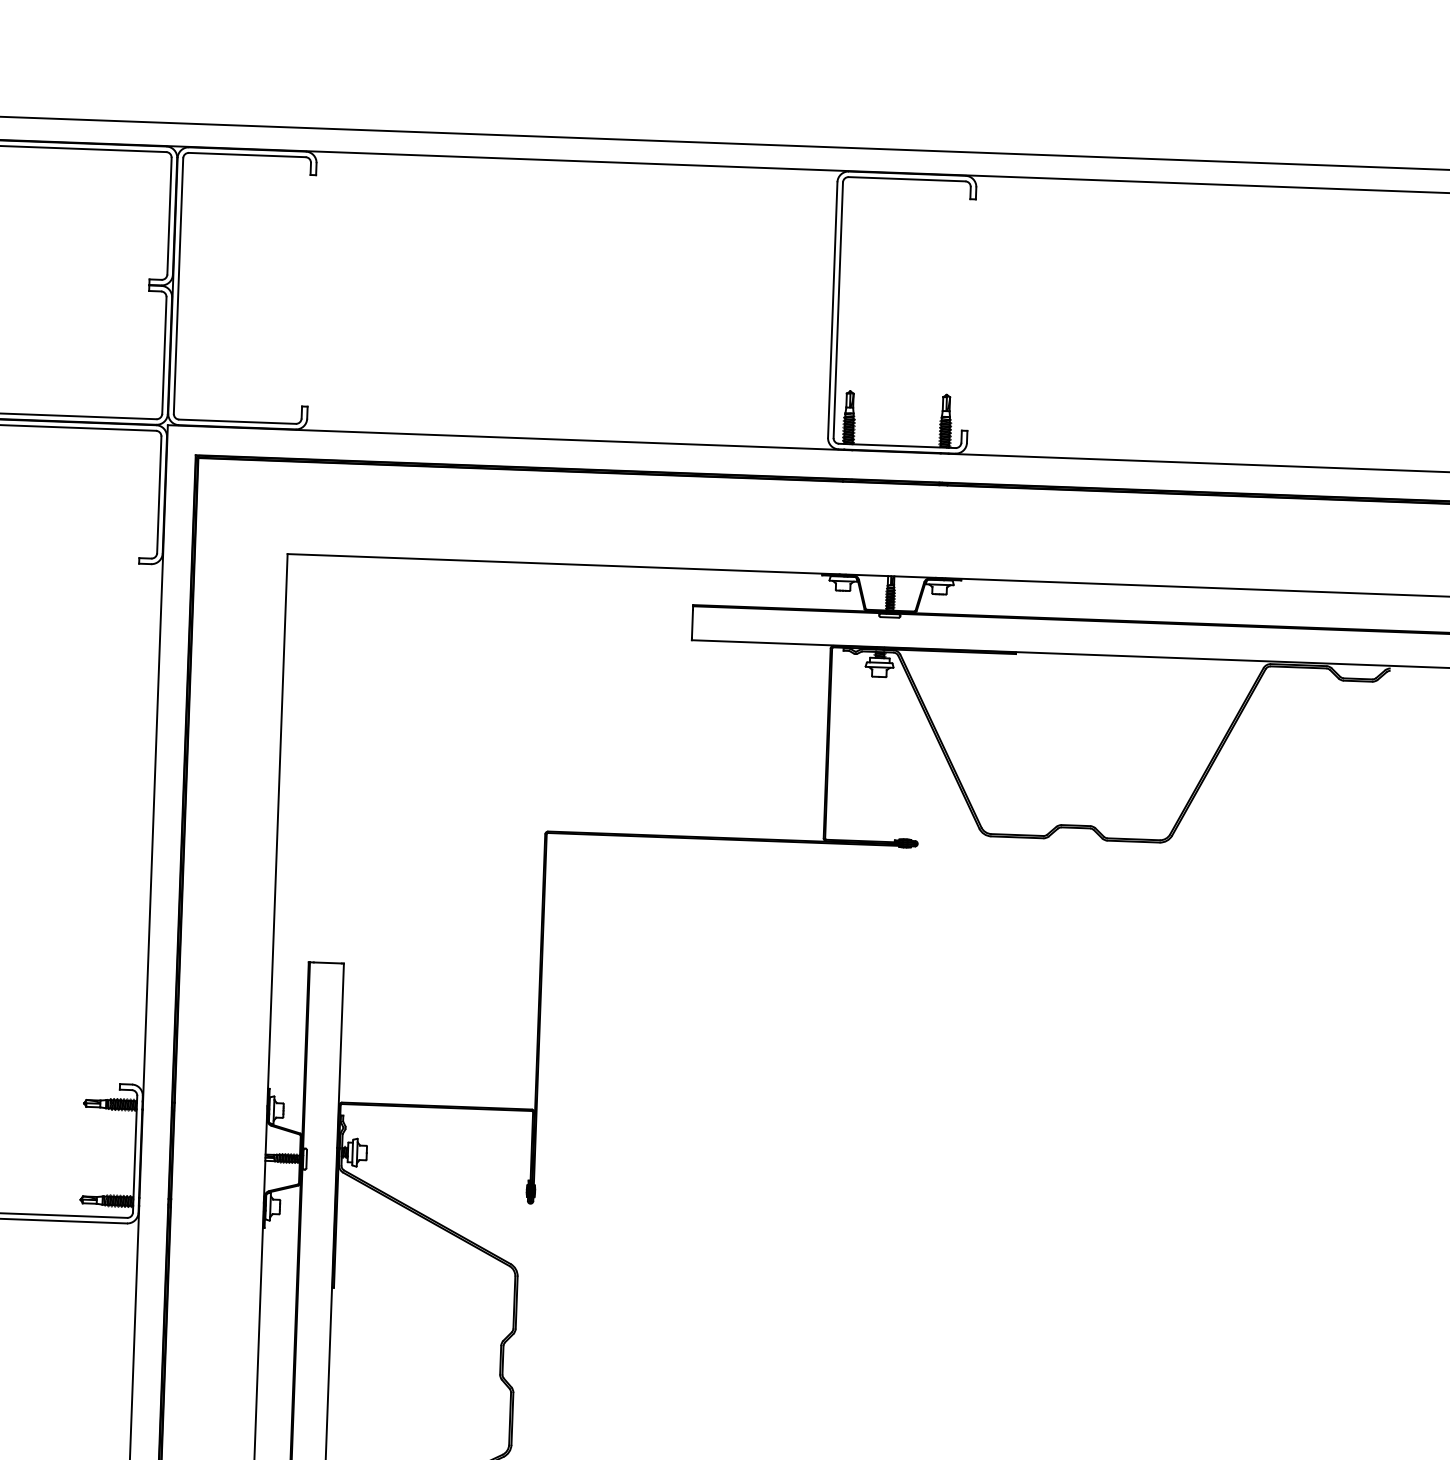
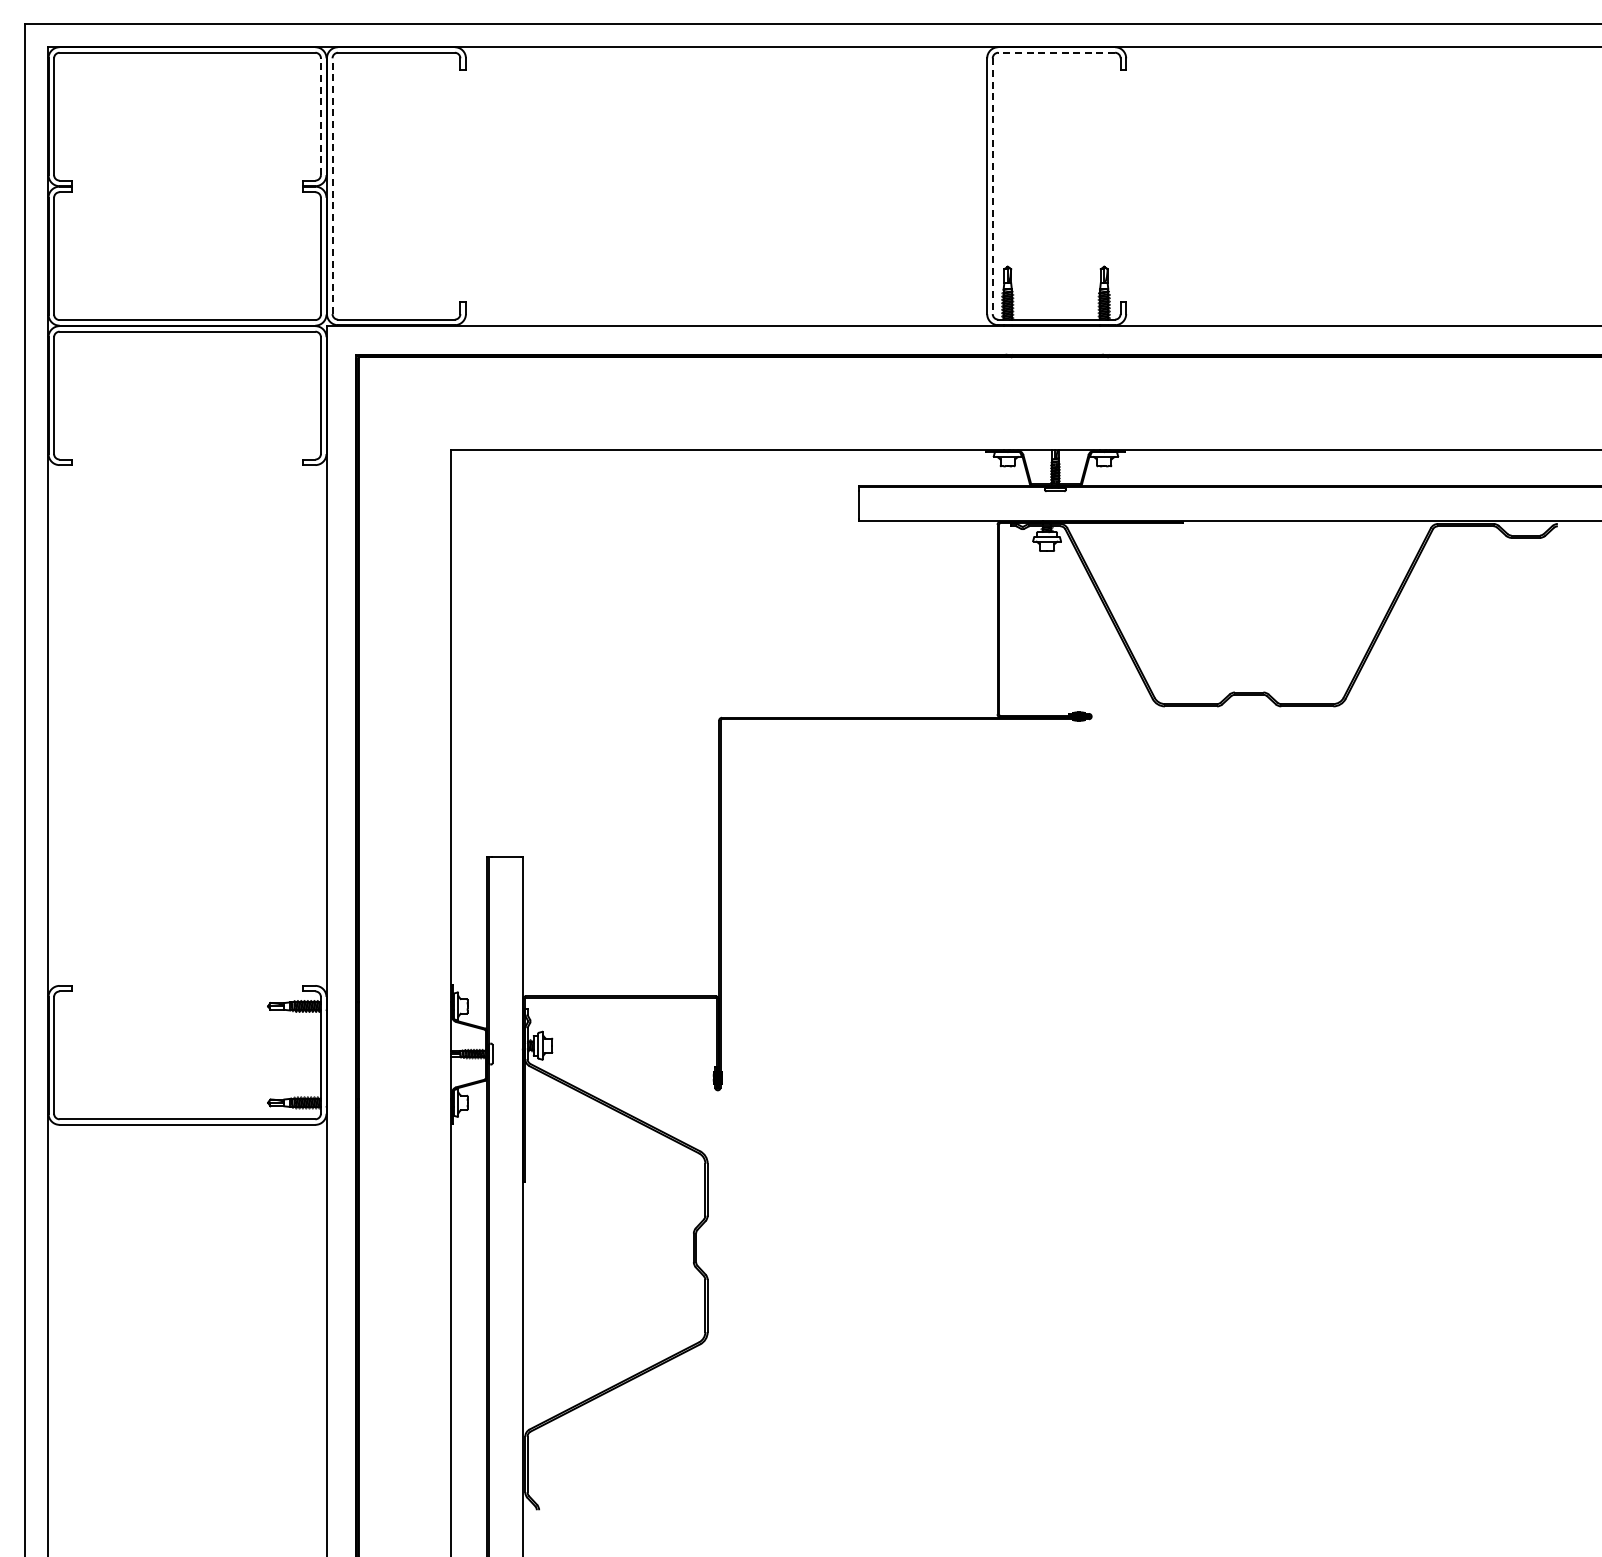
line: (906, 178) -> (1056, 52), solid -> dashed
line: (169, 215) -> (320, 116), solid -> dashed
line: (178, 286) -> (332, 186), solid -> dashed
line: (838, 310) -> (992, 186), solid -> dashed

